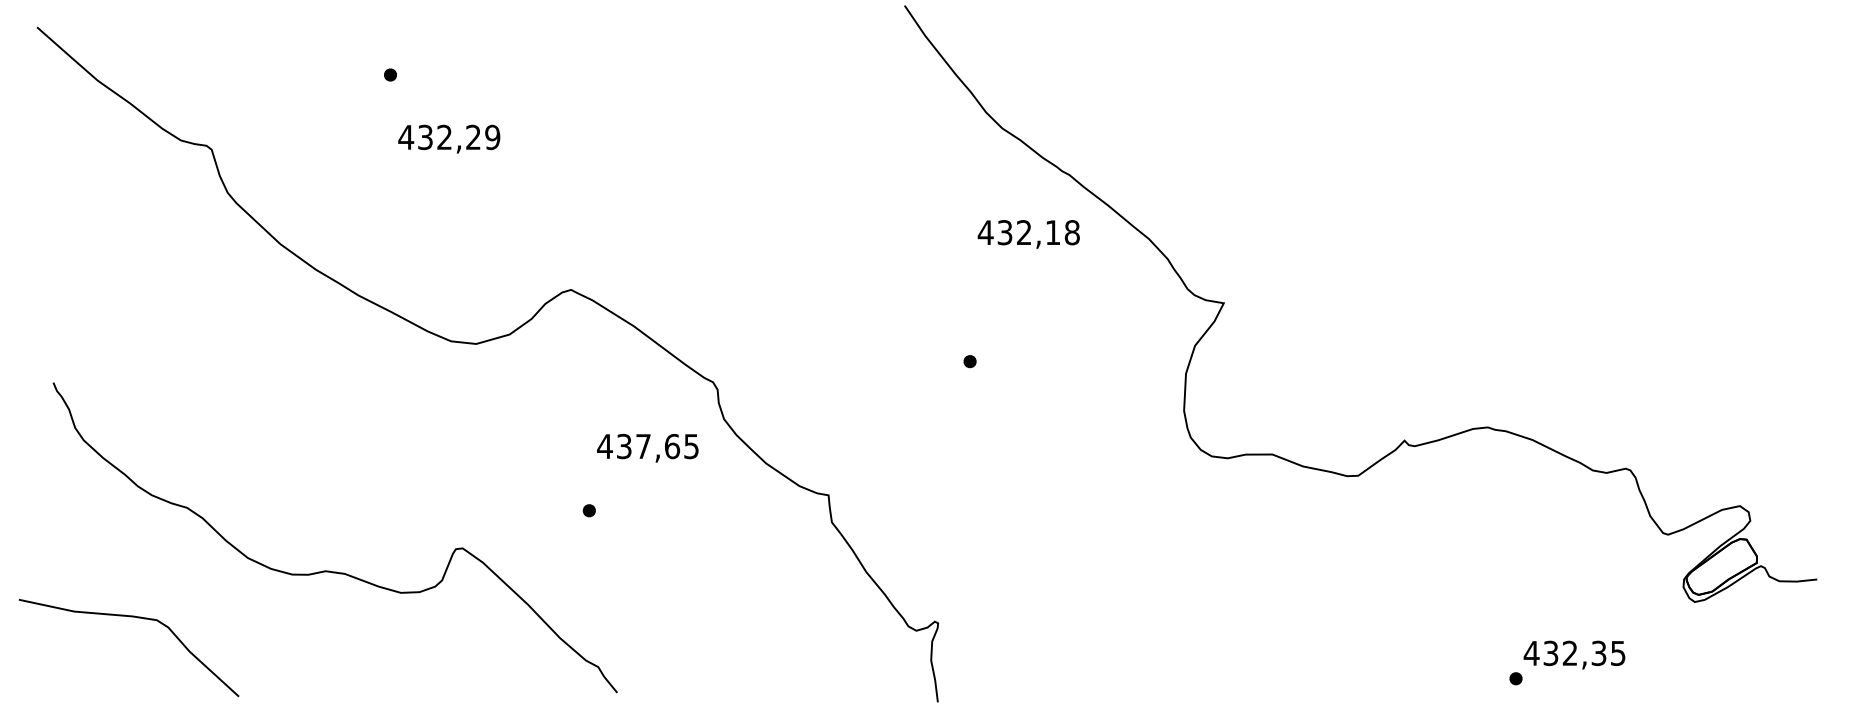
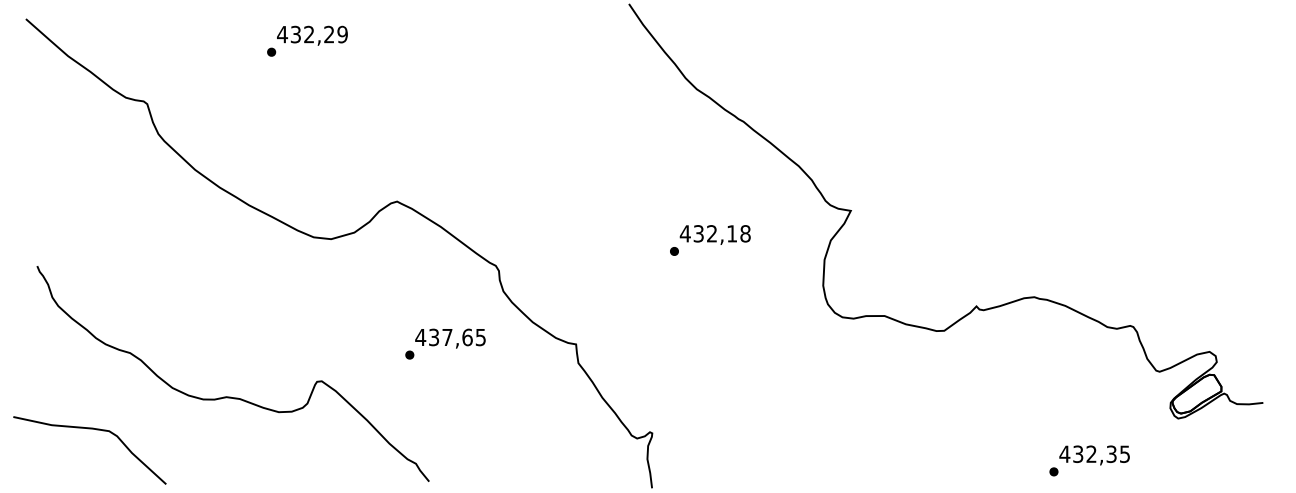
text: (449, 138) -> (312, 35), moved
text: (1027, 233) -> (714, 234), moved
text: (647, 448) -> (450, 338), moved

